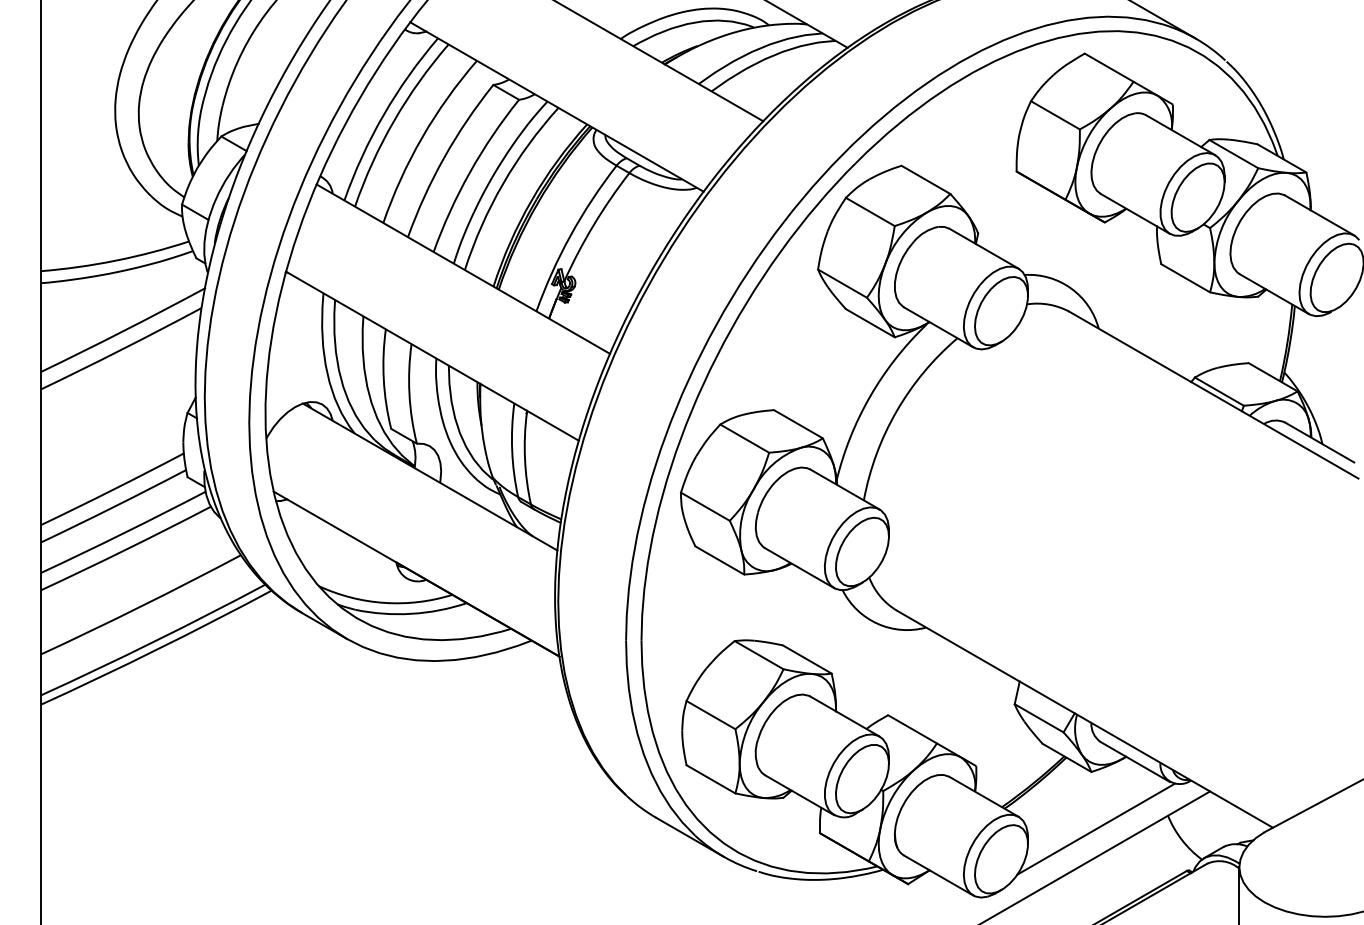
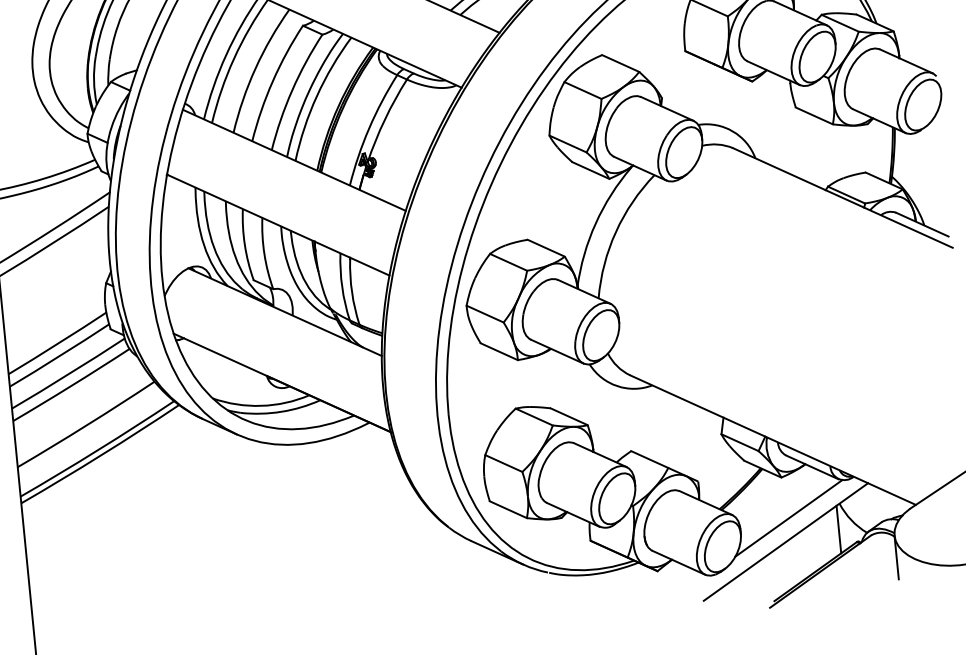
line: (1163, 851) -> (838, 529), added

